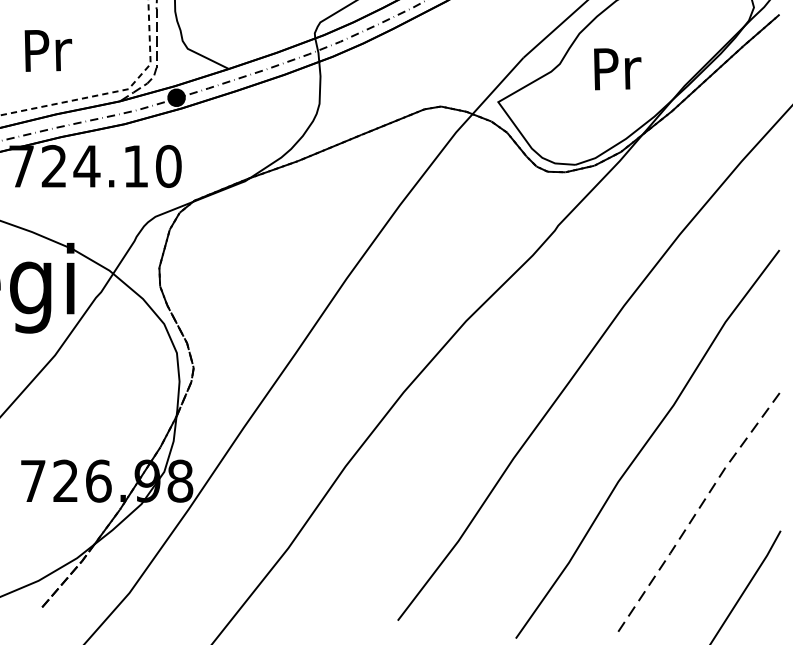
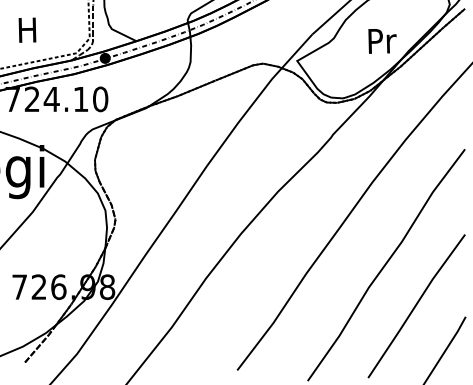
text: (47, 49) -> (28, 29), Pr -> H
text: (617, 69) -> (382, 41), moved
line: (696, 513) -> (415, 306), dashed -> solid

